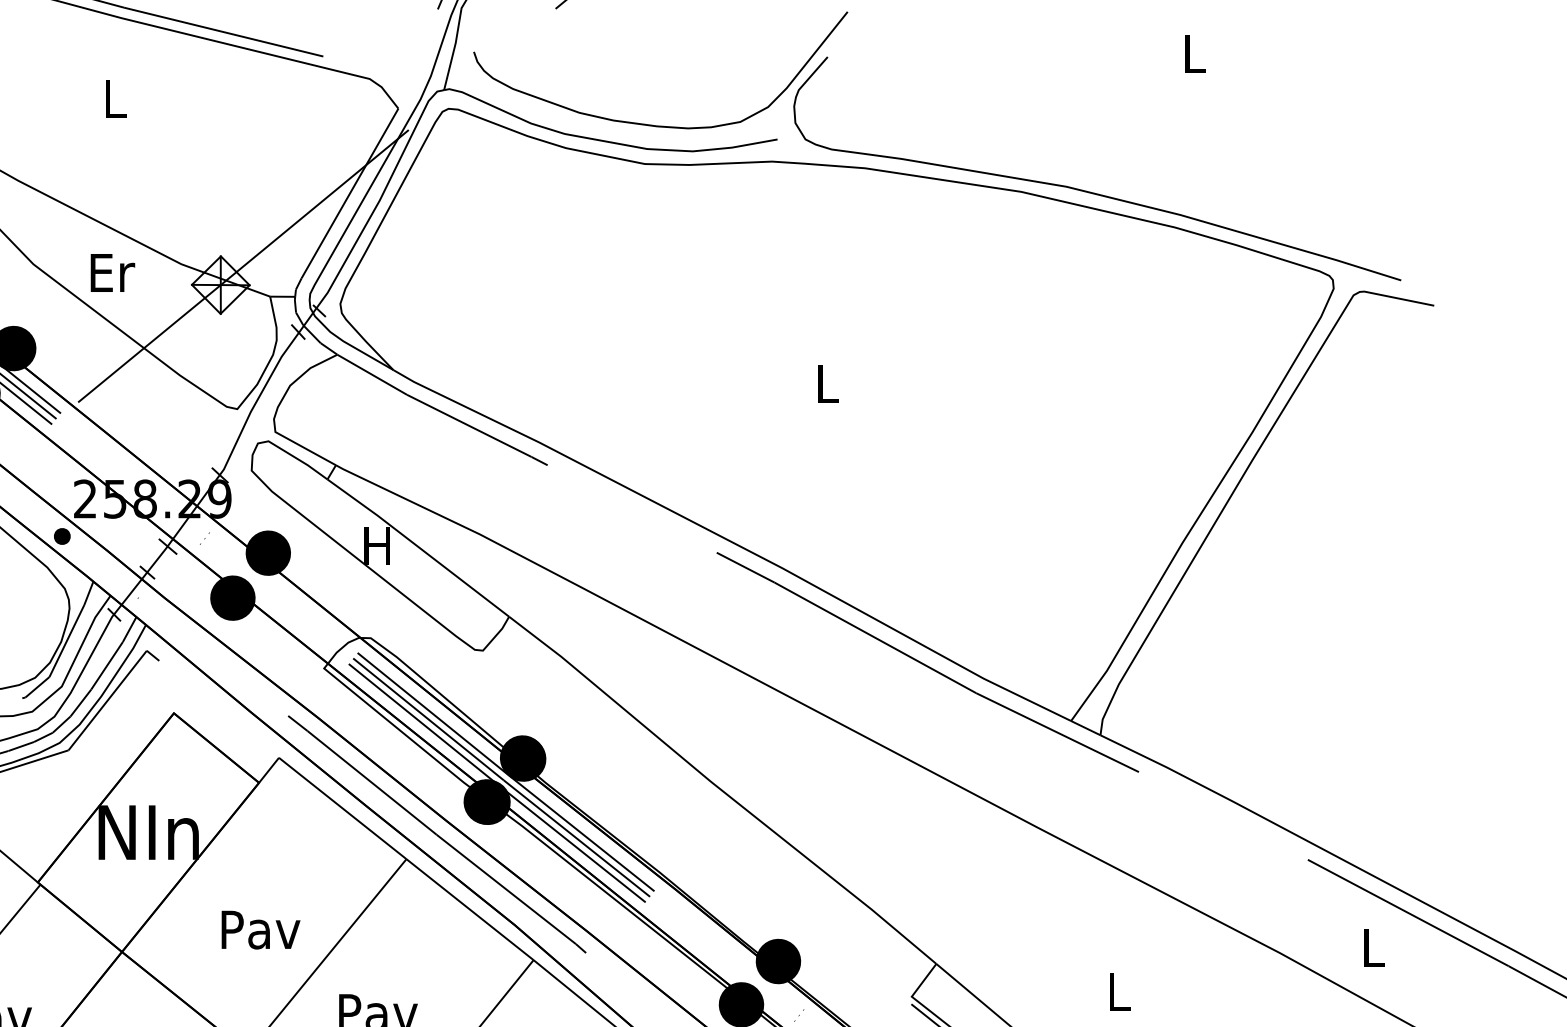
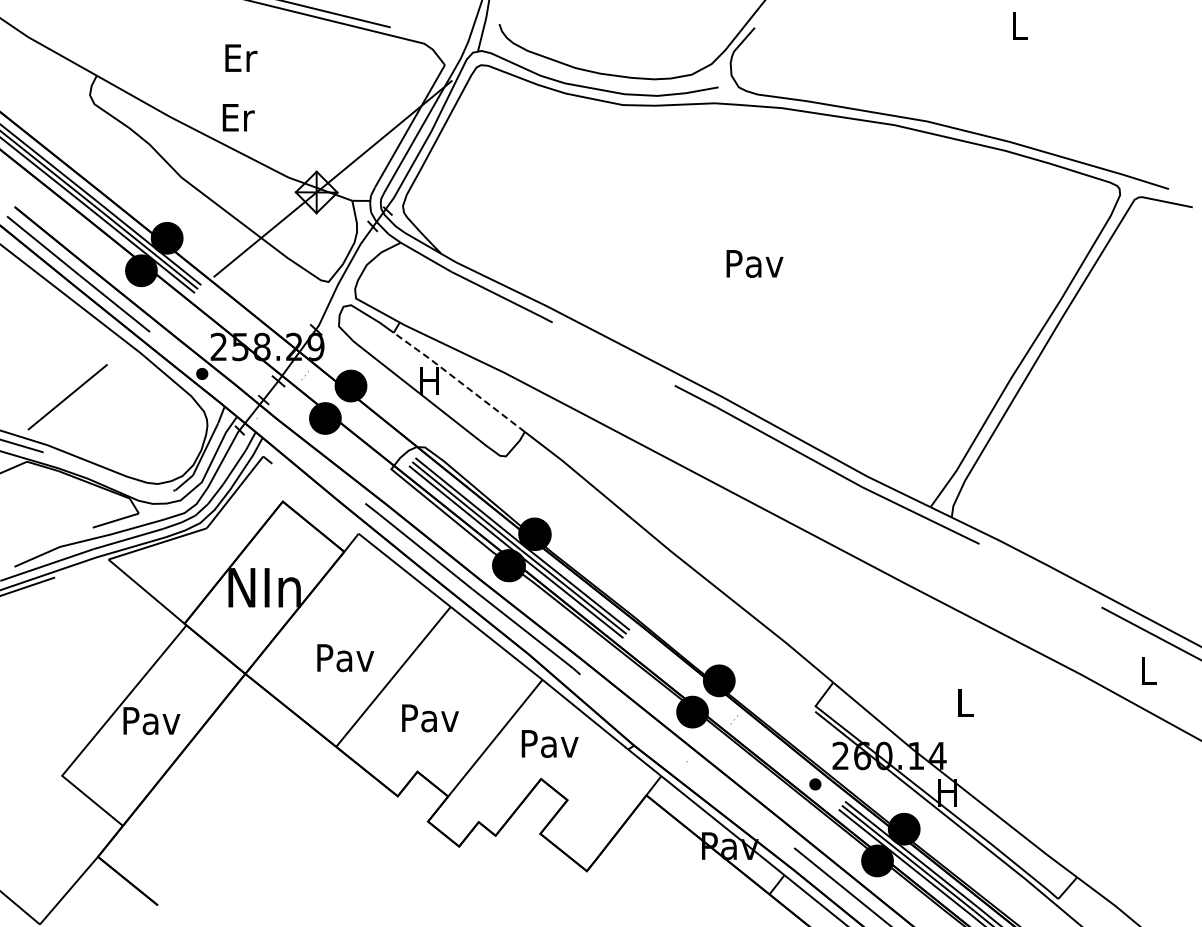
text: (116, 98) -> (241, 57), L -> Er
text: (112, 272) -> (238, 117), moved
text: (827, 383) -> (754, 263), L -> Pav
line: (418, 546) -> (459, 381), solid -> dashed

